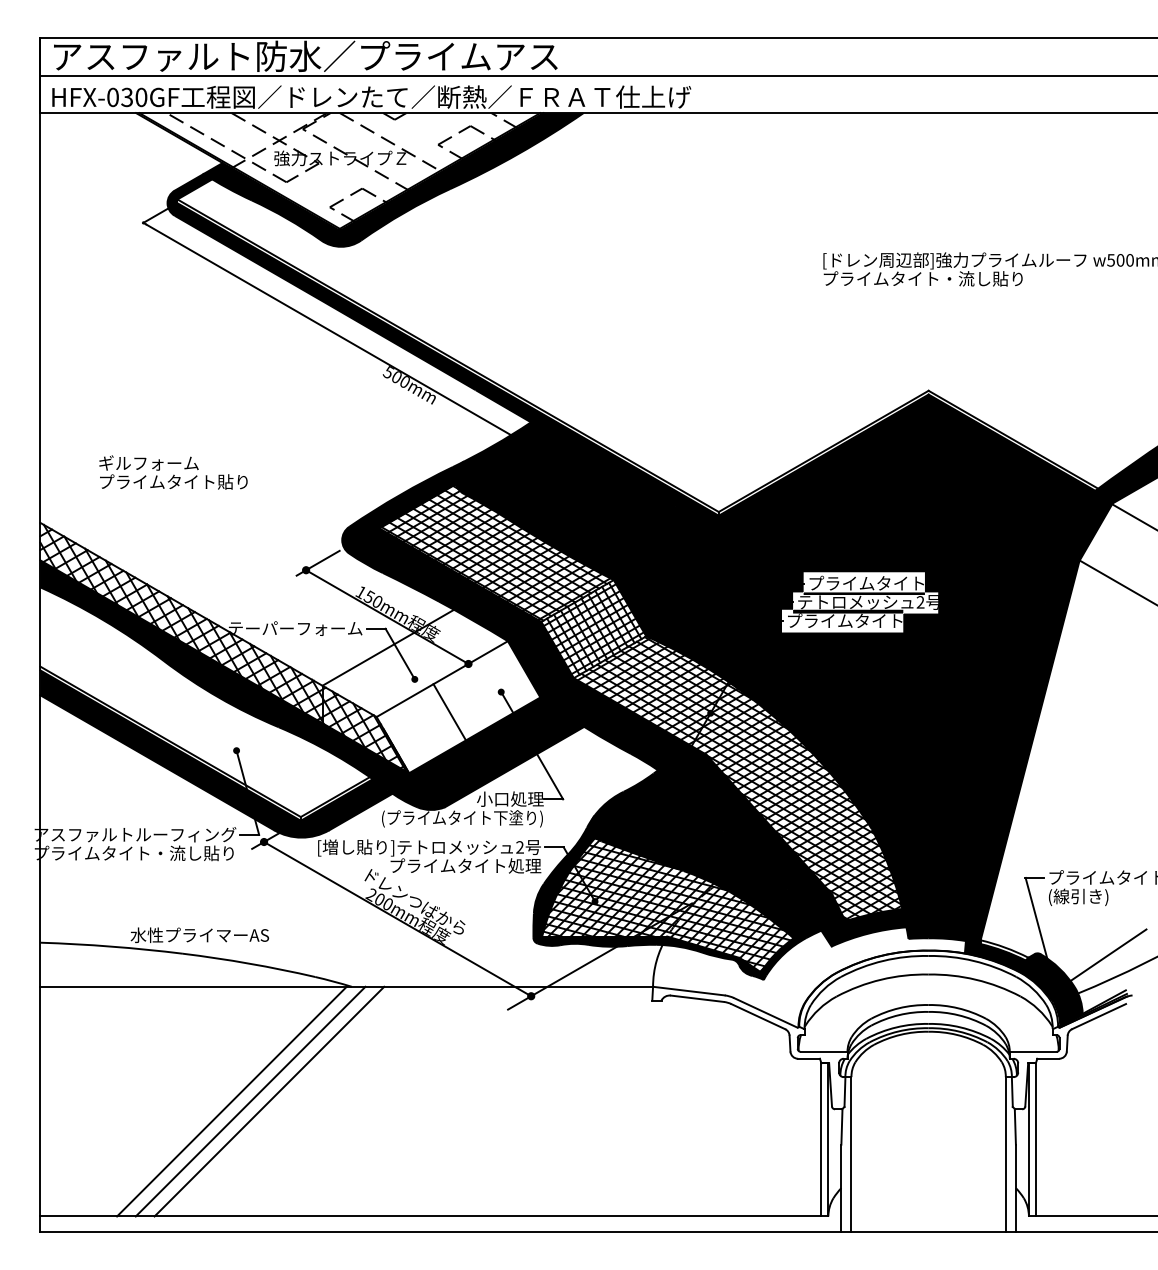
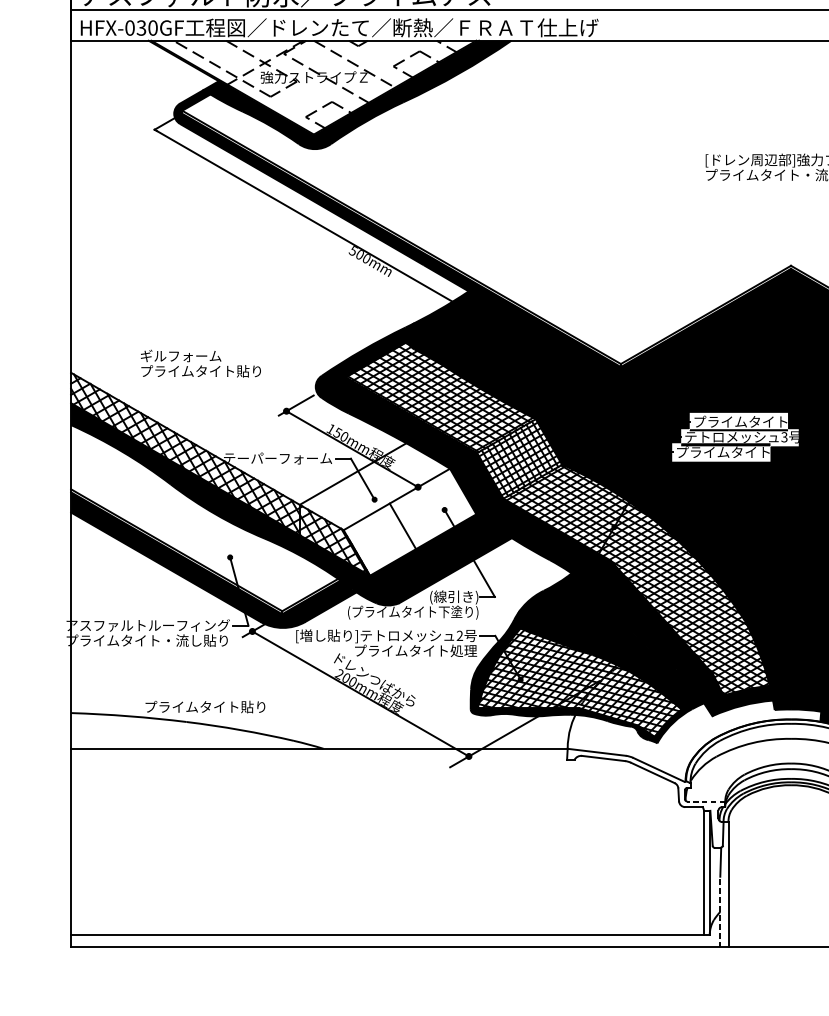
text: (173, 472) -> (200, 363), moved
text: (920, 602) -> (784, 437), 2 -> 3
text: (510, 799) -> (452, 597), 小口処理 -> (線引き)
text: (204, 935) -> (204, 707), 水性プライマーAS -> プライムタイト貼り
line: (823, 1051) -> (705, 801), solid -> dashed
line: (231, 1101) -> (226, 841), removed
line: (250, 1101) -> (241, 841), removed
line: (269, 1101) -> (256, 841), removed
line: (841, 1188) -> (720, 912), solid -> dashed

